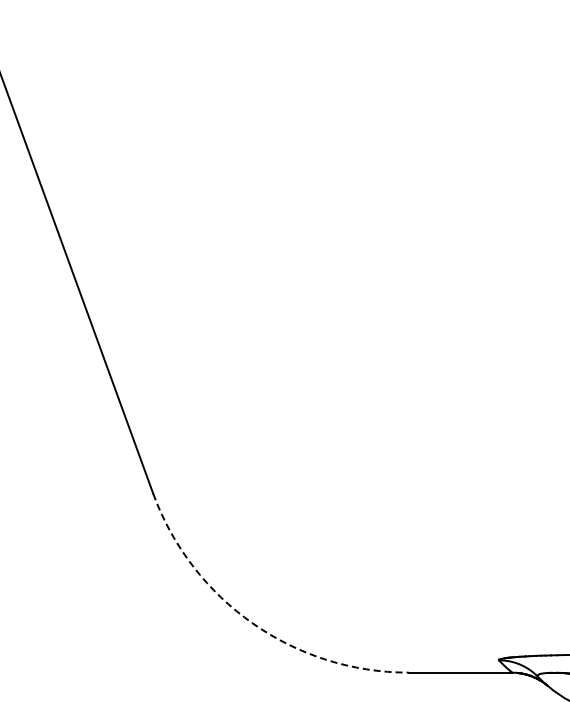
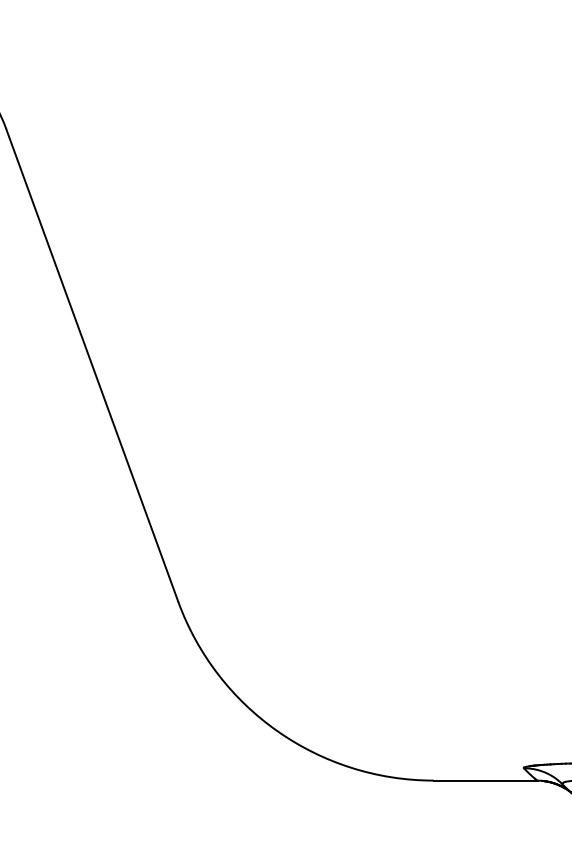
arc: (252, 623) -> (277, 731), dashed -> solid

